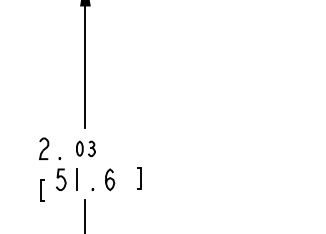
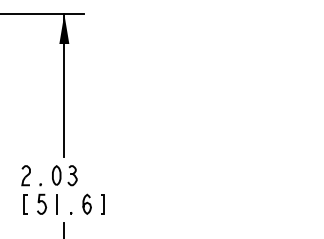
part: (85, 148) -> (64, 175), size x1.43
line: (139, 178) -> (103, 204), moved
line: (41, 190) -> (24, 204), moved

